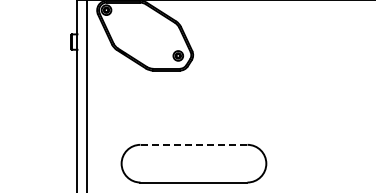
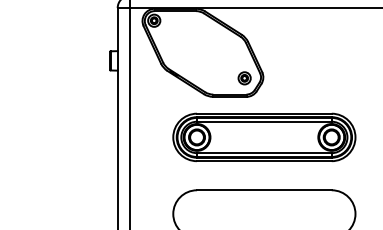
part: (193, 102) -> (263, 136), added
line: (193, 144) -> (263, 189), dashed -> solid

